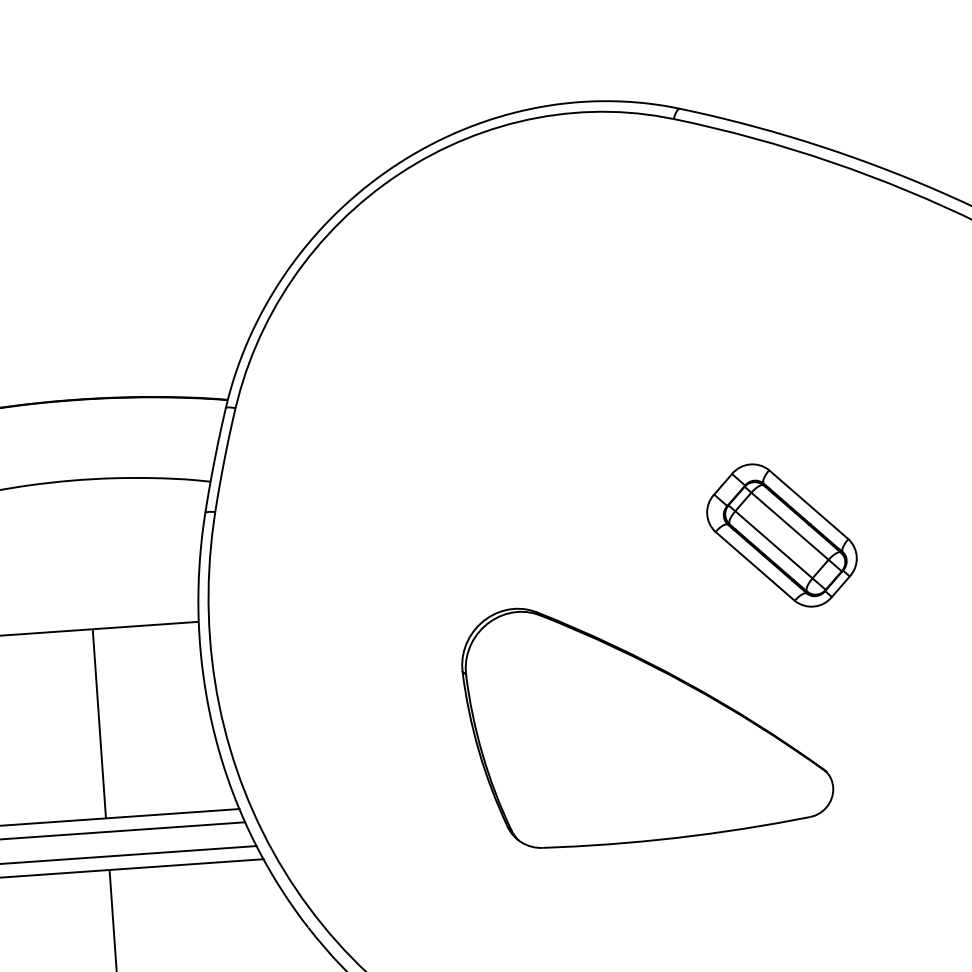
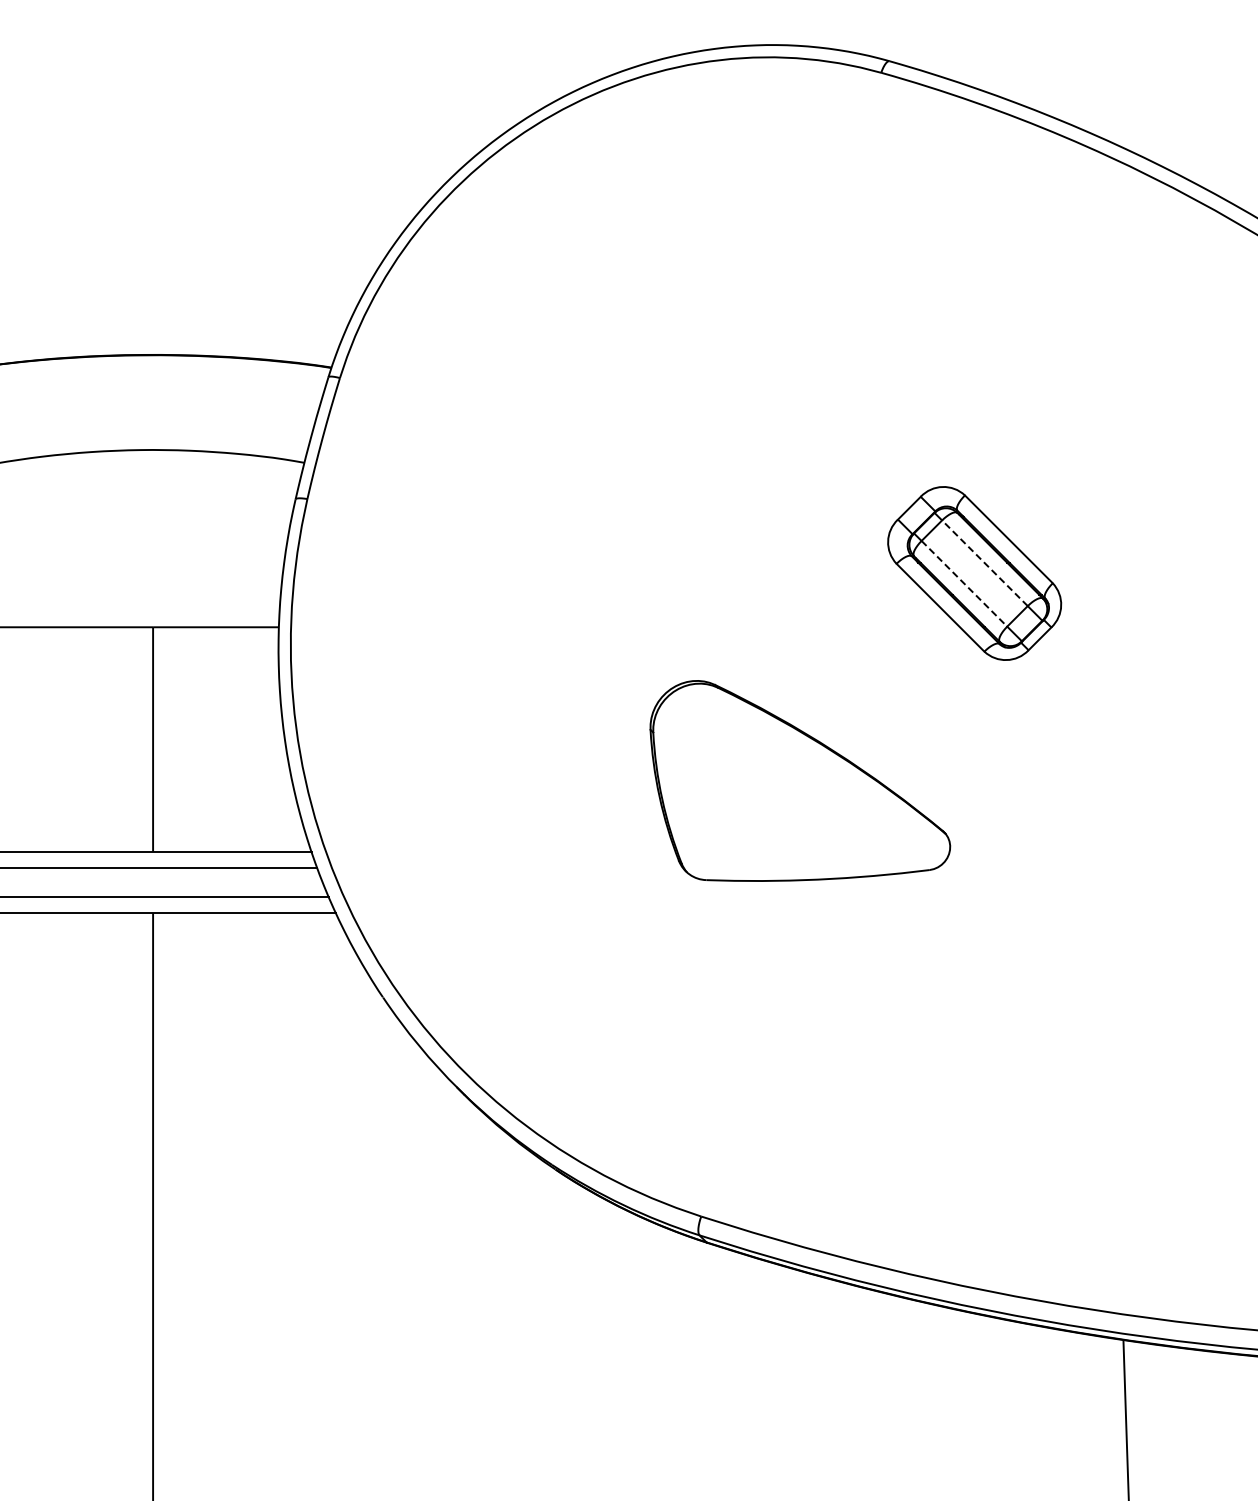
line: (789, 526) -> (984, 563), solid -> dashed
line: (773, 544) -> (964, 583), solid -> dashed
part: (647, 720) -> (800, 780), size x0.7

